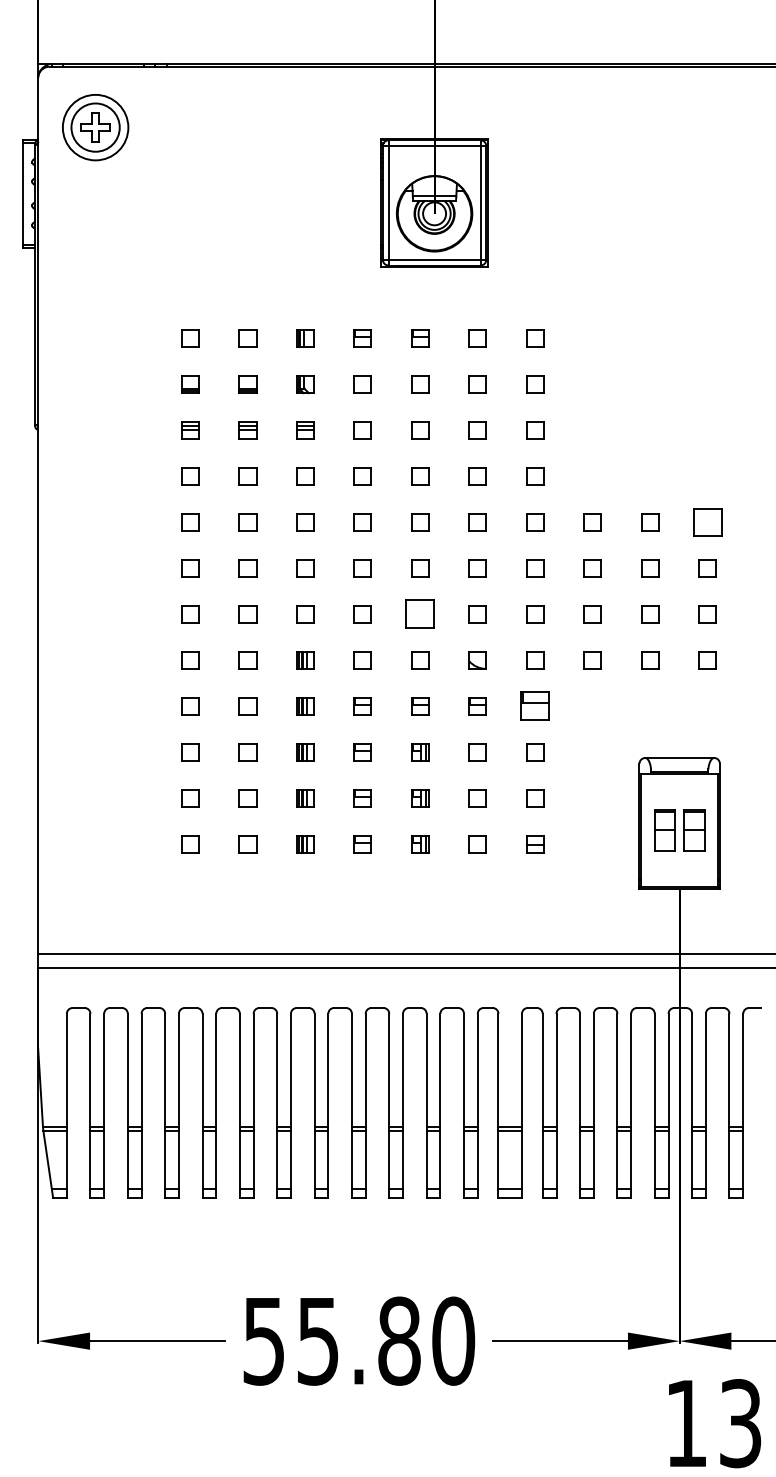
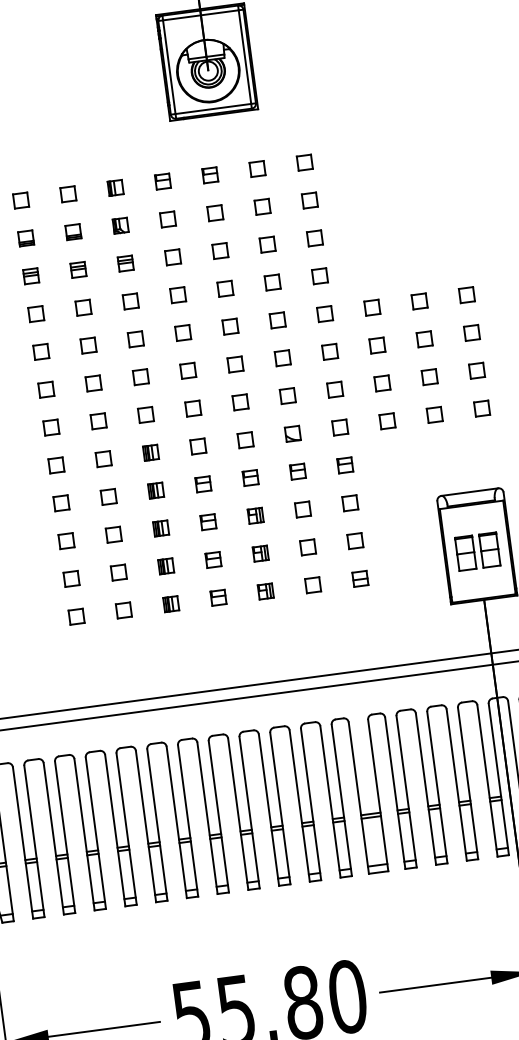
part: (707, 522) -> (466, 295), size x0.62
part: (420, 614) -> (240, 402), size x0.62
part: (535, 706) -> (345, 465), size x0.62

